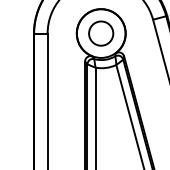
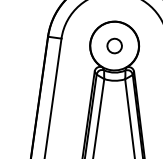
part: (101, 33) -> (114, 46), size x0.6

